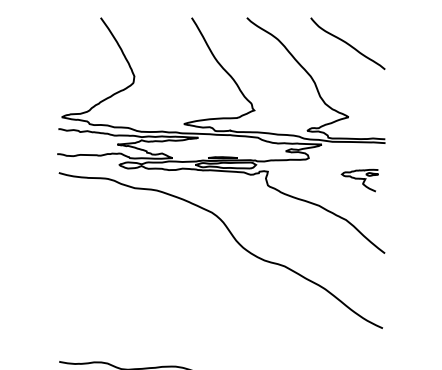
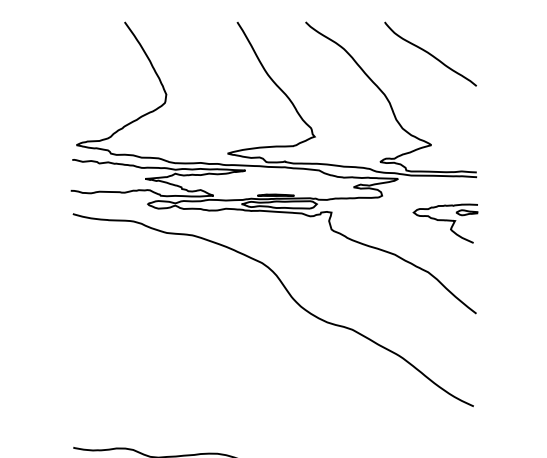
part: (359, 180) -> (444, 223), size x1.43

